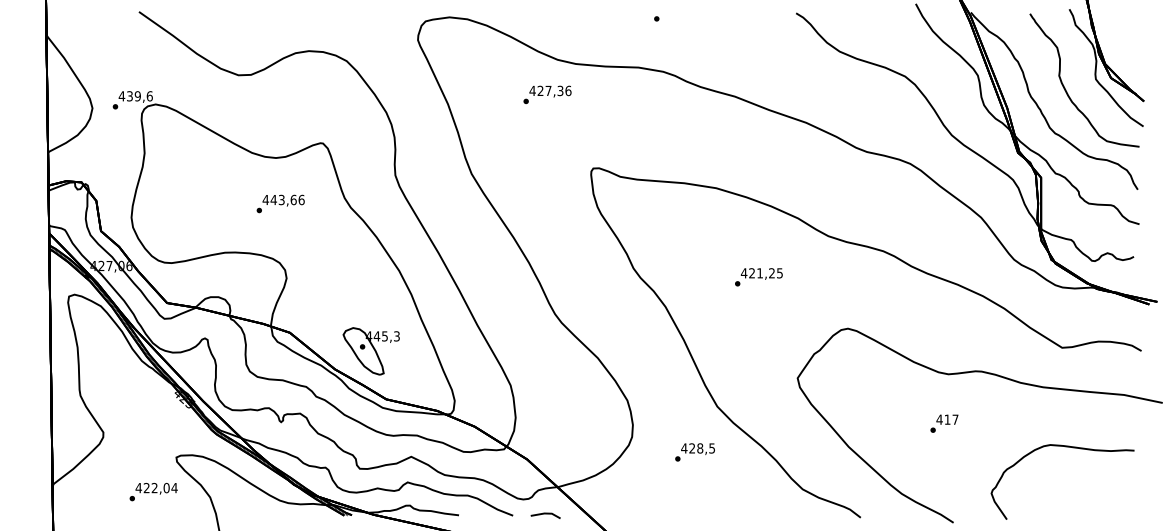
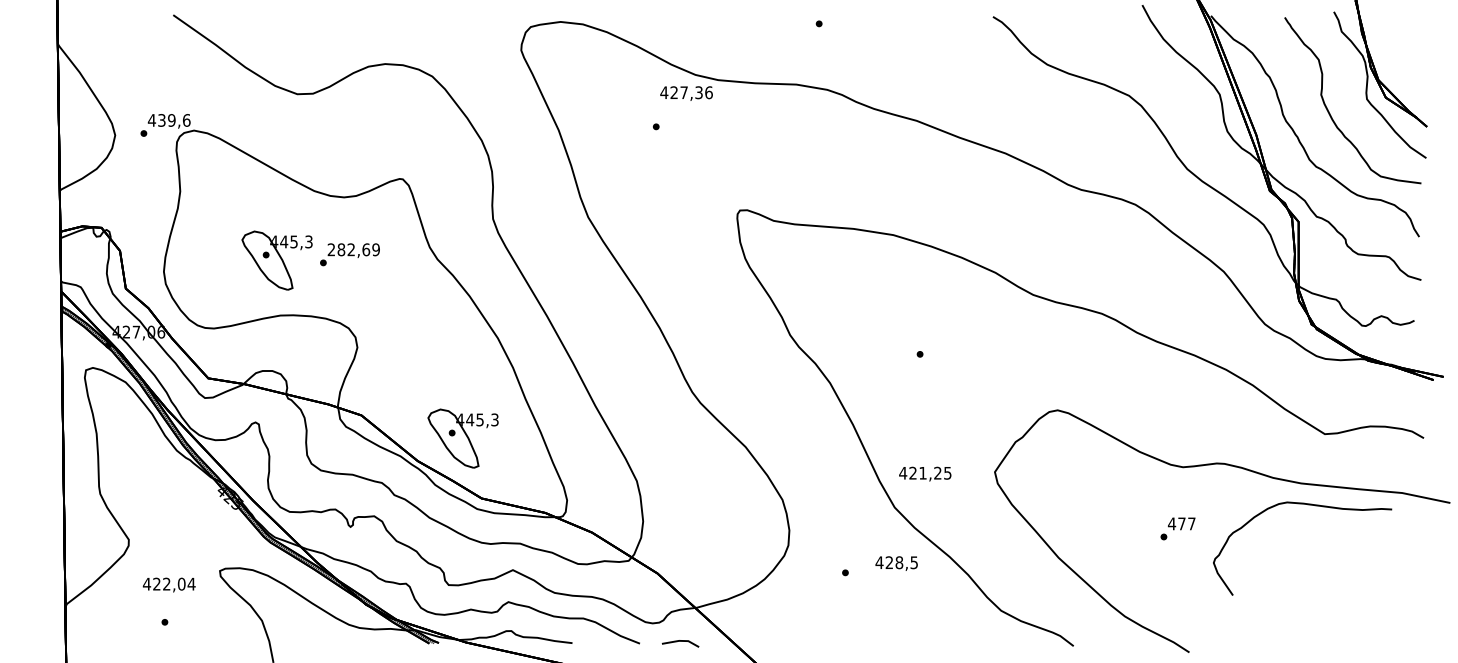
text: (550, 91) -> (686, 93), moved
text: (283, 199) -> (353, 249), 443,66 -> 282,69
part: (221, 208) -> (276, 260), added
text: (762, 273) -> (925, 473), moved
text: (947, 419) -> (1181, 523), 417 -> 477
part: (1066, 447) -> (1307, 505), moved
text: (697, 449) -> (896, 563), moved
text: (156, 488) -> (168, 584), moved

